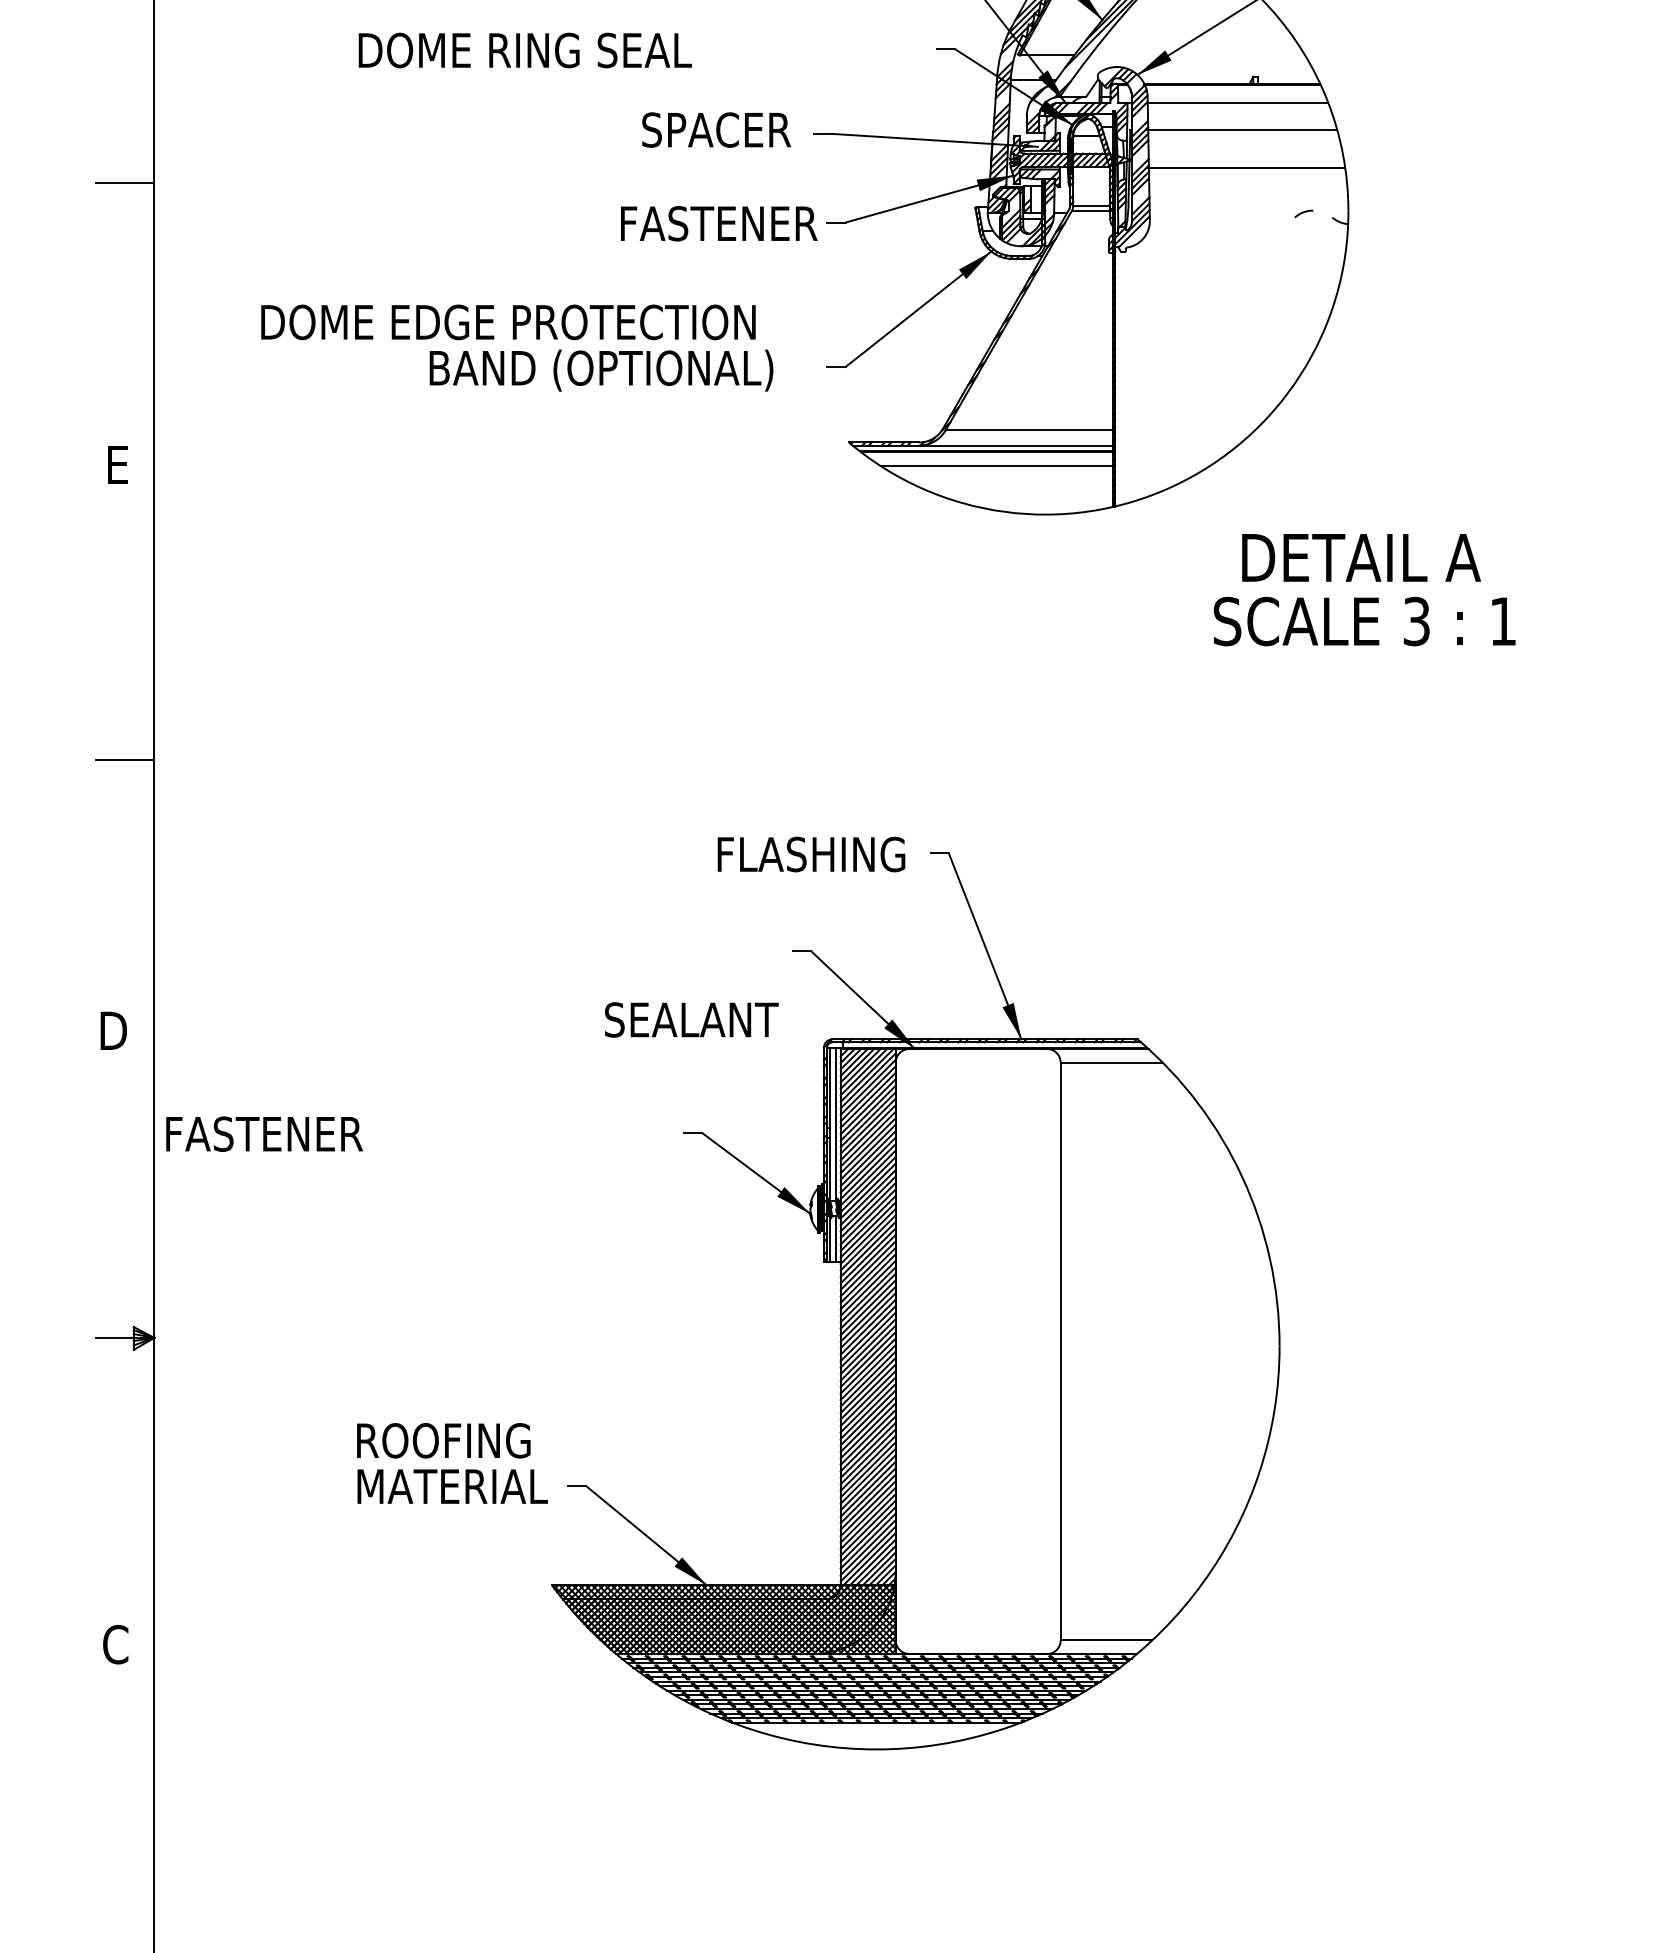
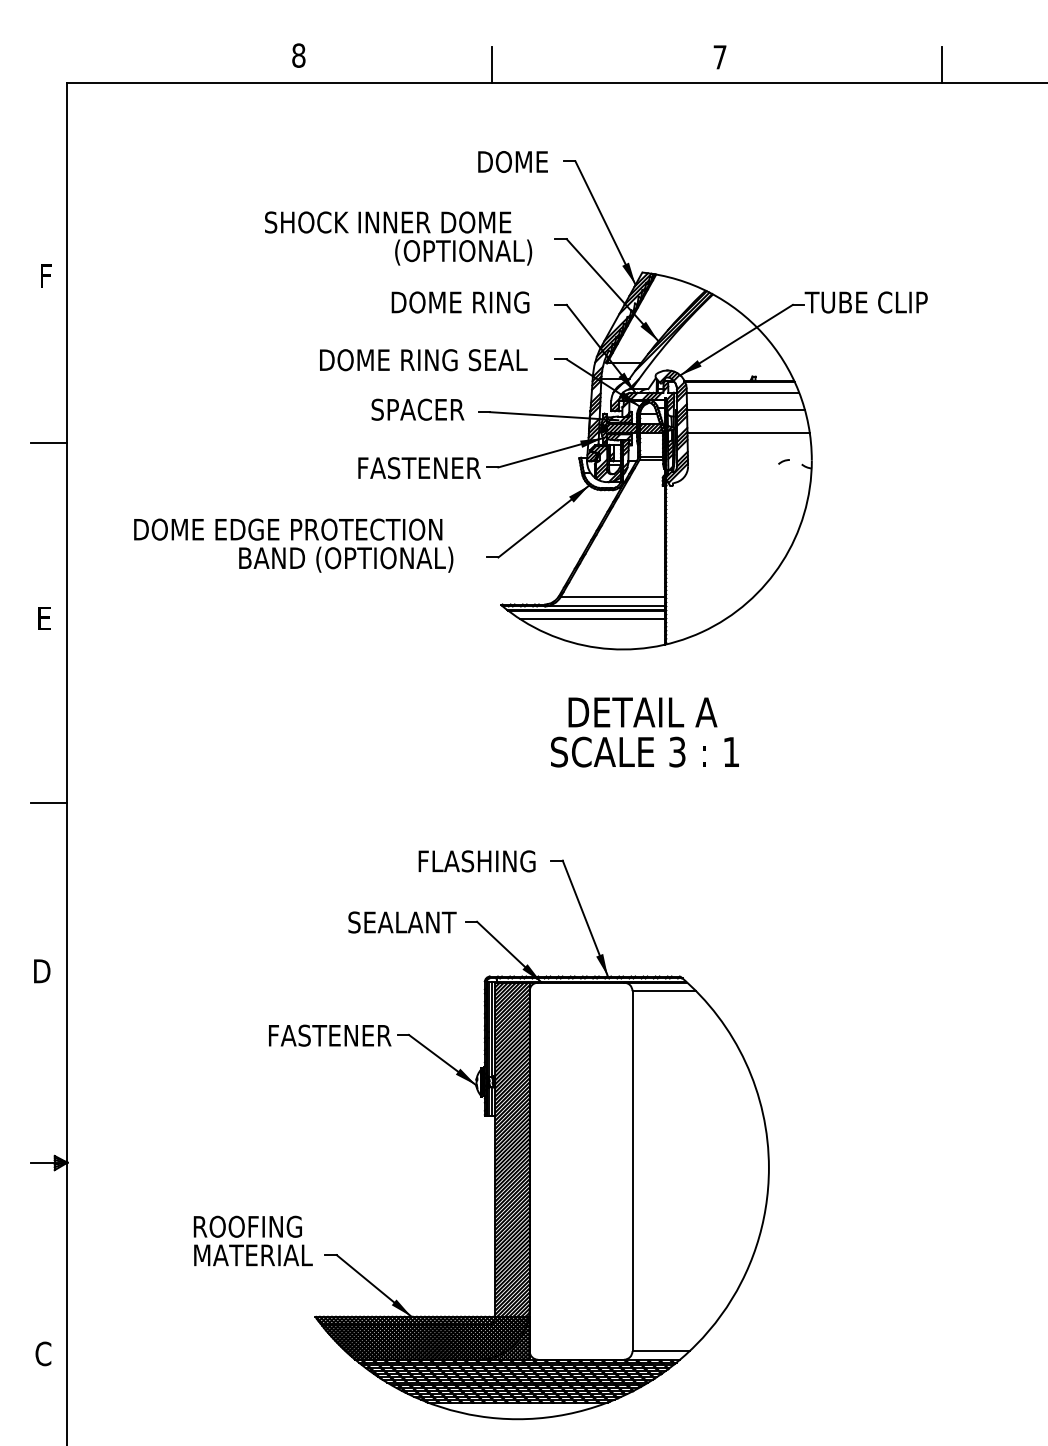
text: (524, 51) -> (423, 360), moved
text: (1363, 590) -> (644, 732), moved
text: (691, 1019) -> (402, 922), moved
text: (265, 1133) -> (330, 1035), moved

